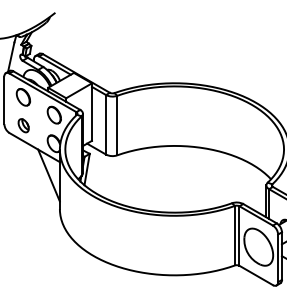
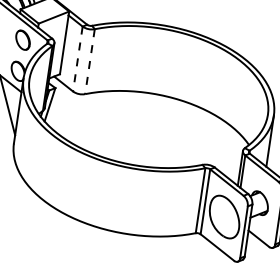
line: (106, 124) -> (78, 58), solid -> dashed
line: (117, 125) -> (90, 61), solid -> dashed

